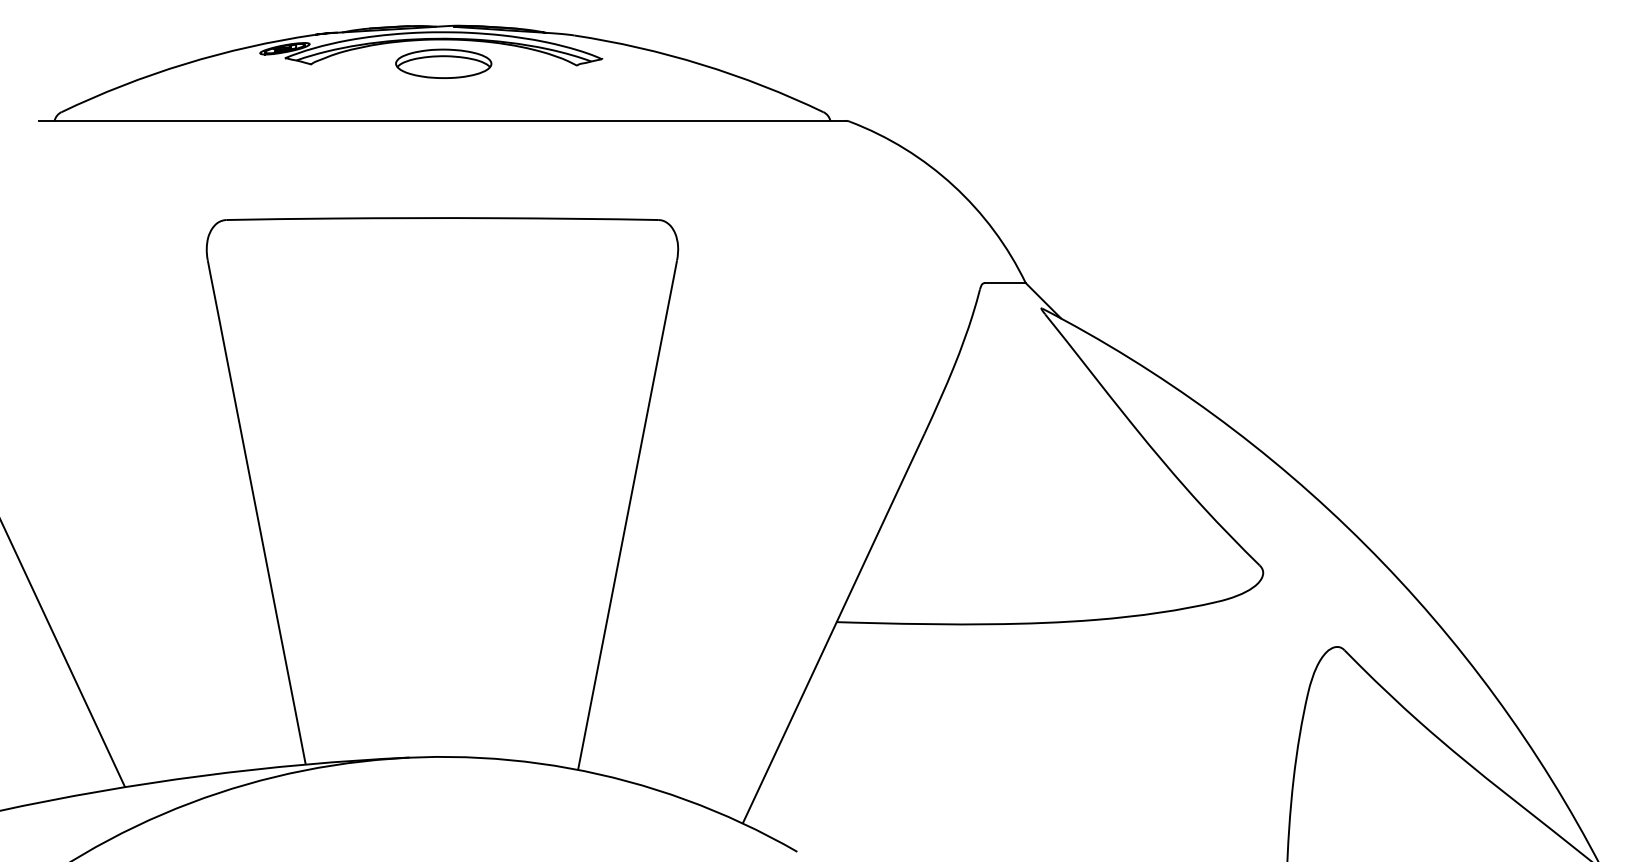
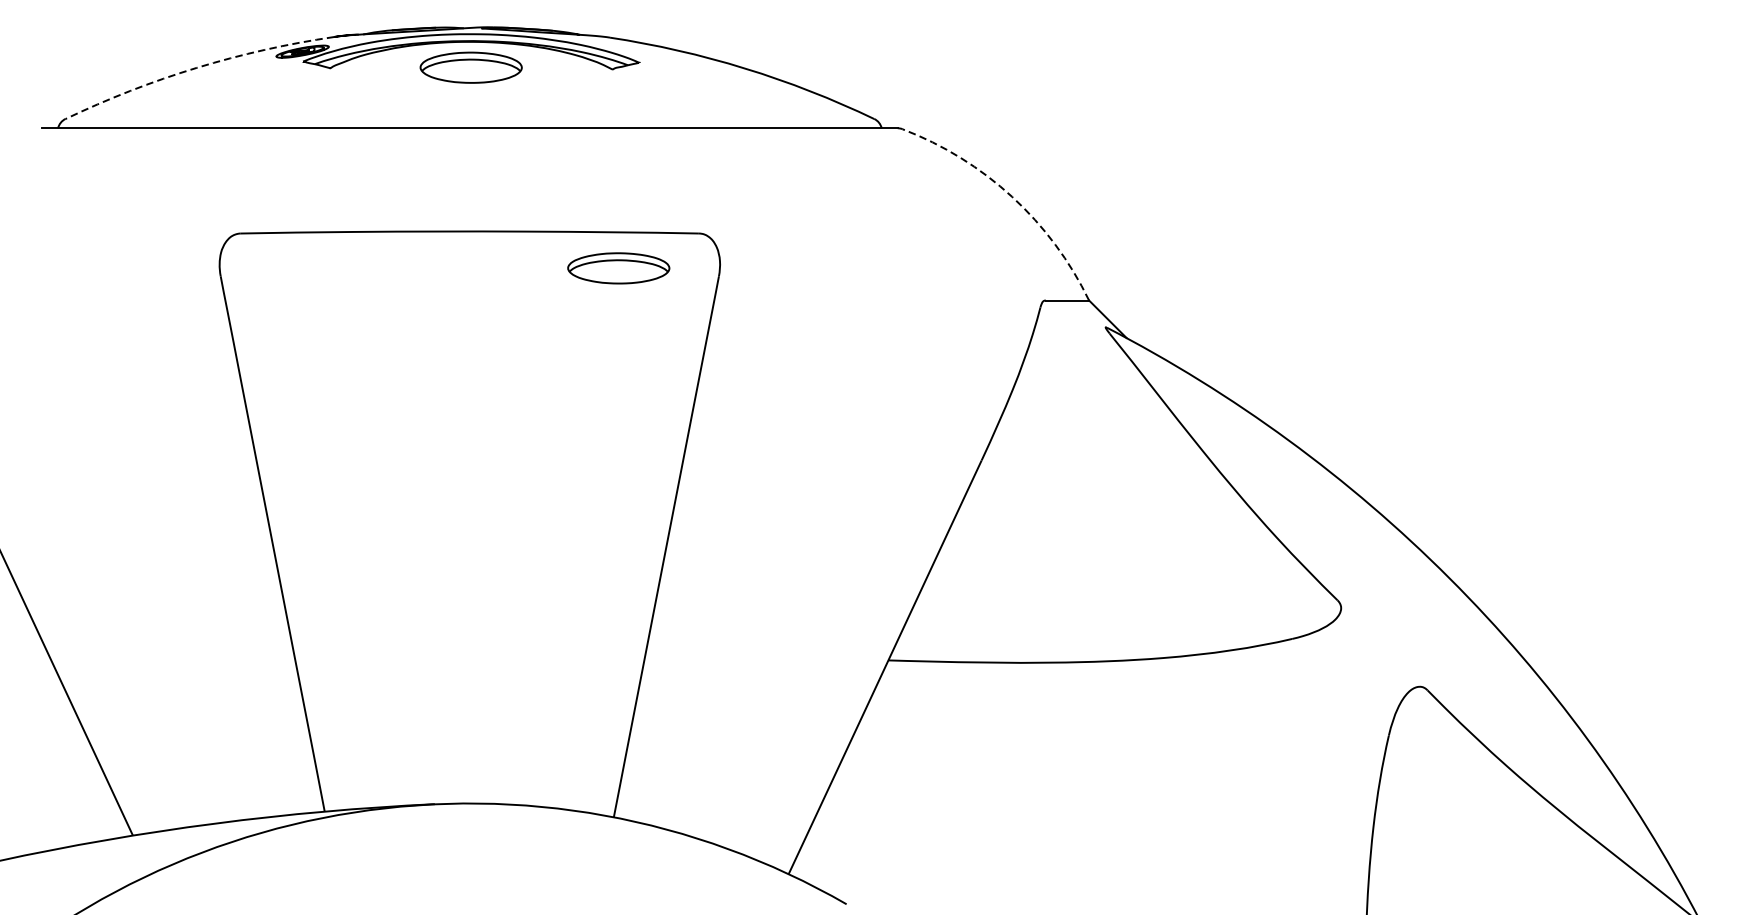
arc: (185, 64) -> (197, 68), solid -> dashed
arc: (953, 185) -> (1012, 196), solid -> dashed
part: (582, 252) -> (618, 268), added

